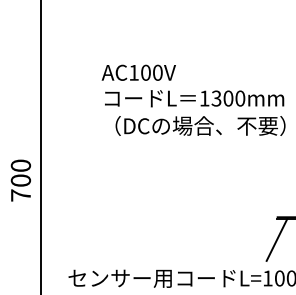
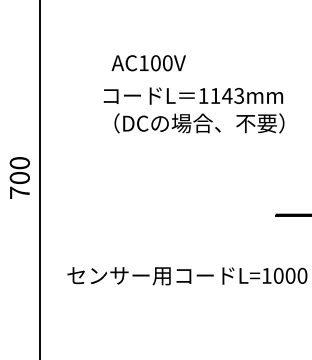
text: (138, 73) -> (148, 63), moved
text: (228, 98) -> (227, 95), 1300mm -> 1143mm
line: (276, 240) -> (275, 237), removed

